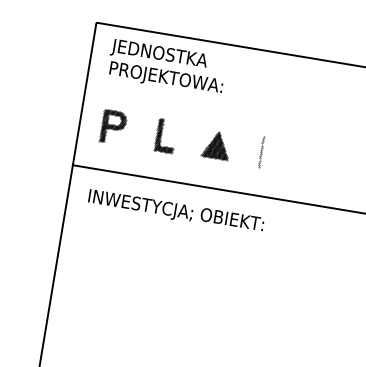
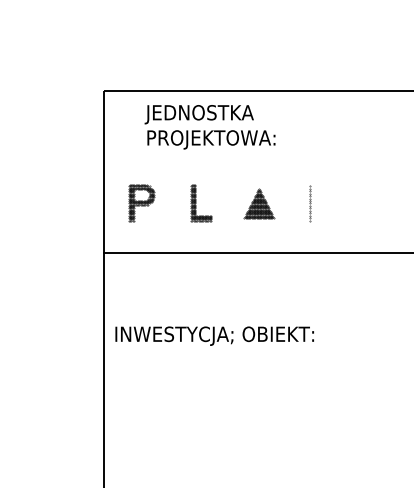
text: (166, 67) -> (209, 127), moved
text: (176, 211) -> (214, 335), moved

